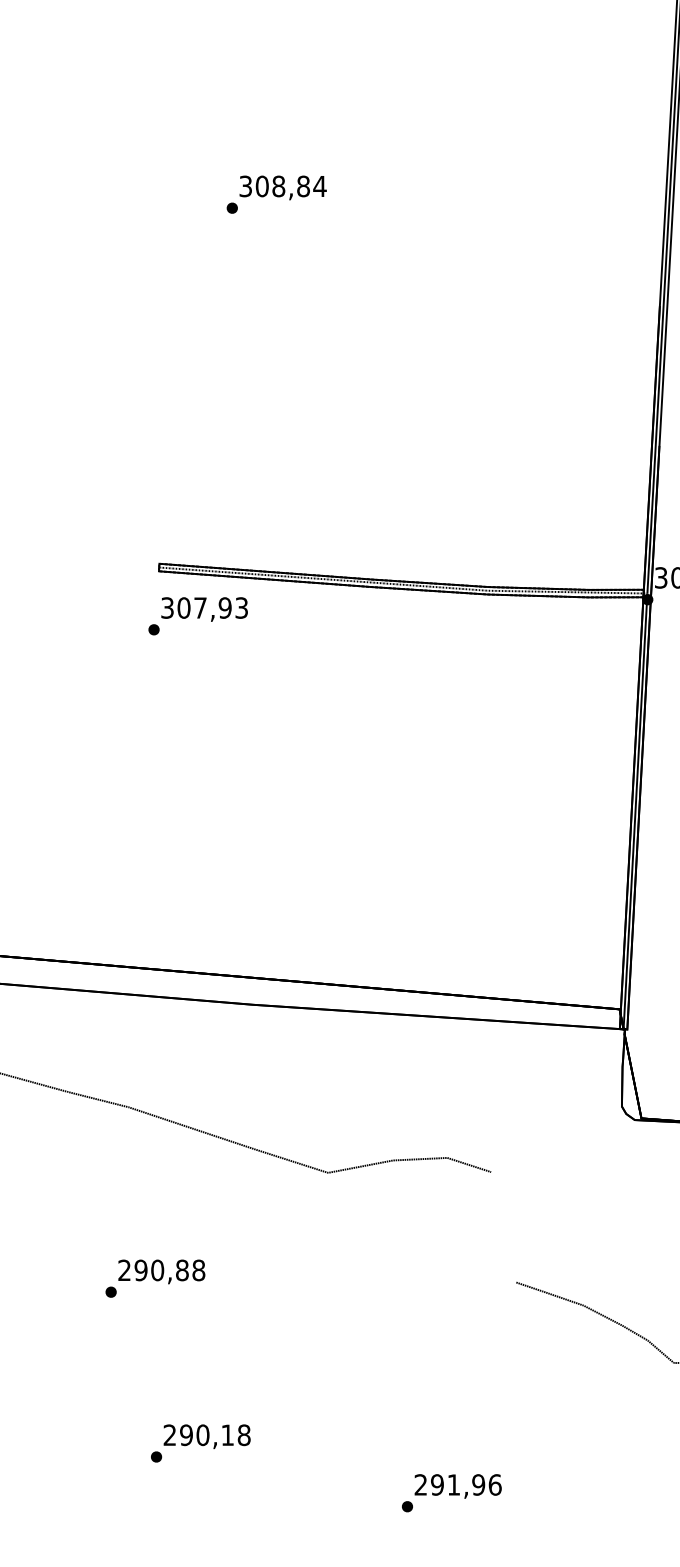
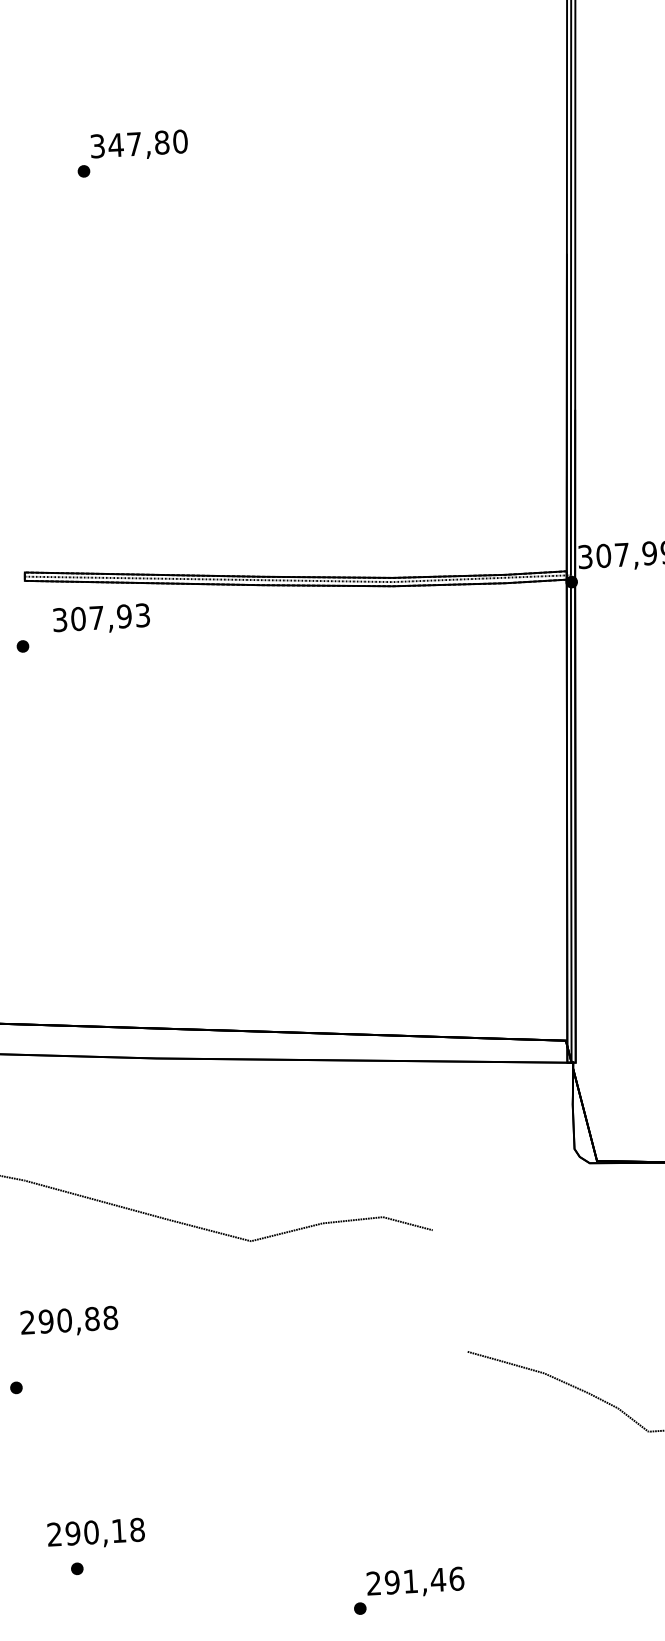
text: (290, 186) -> (147, 143), 308,84 -> 347,80
text: (204, 609) -> (101, 619), moved
text: (161, 1271) -> (69, 1321), moved
text: (206, 1436) -> (95, 1533), moved
text: (478, 1484) -> (438, 1579), 291,96 -> 291,46

